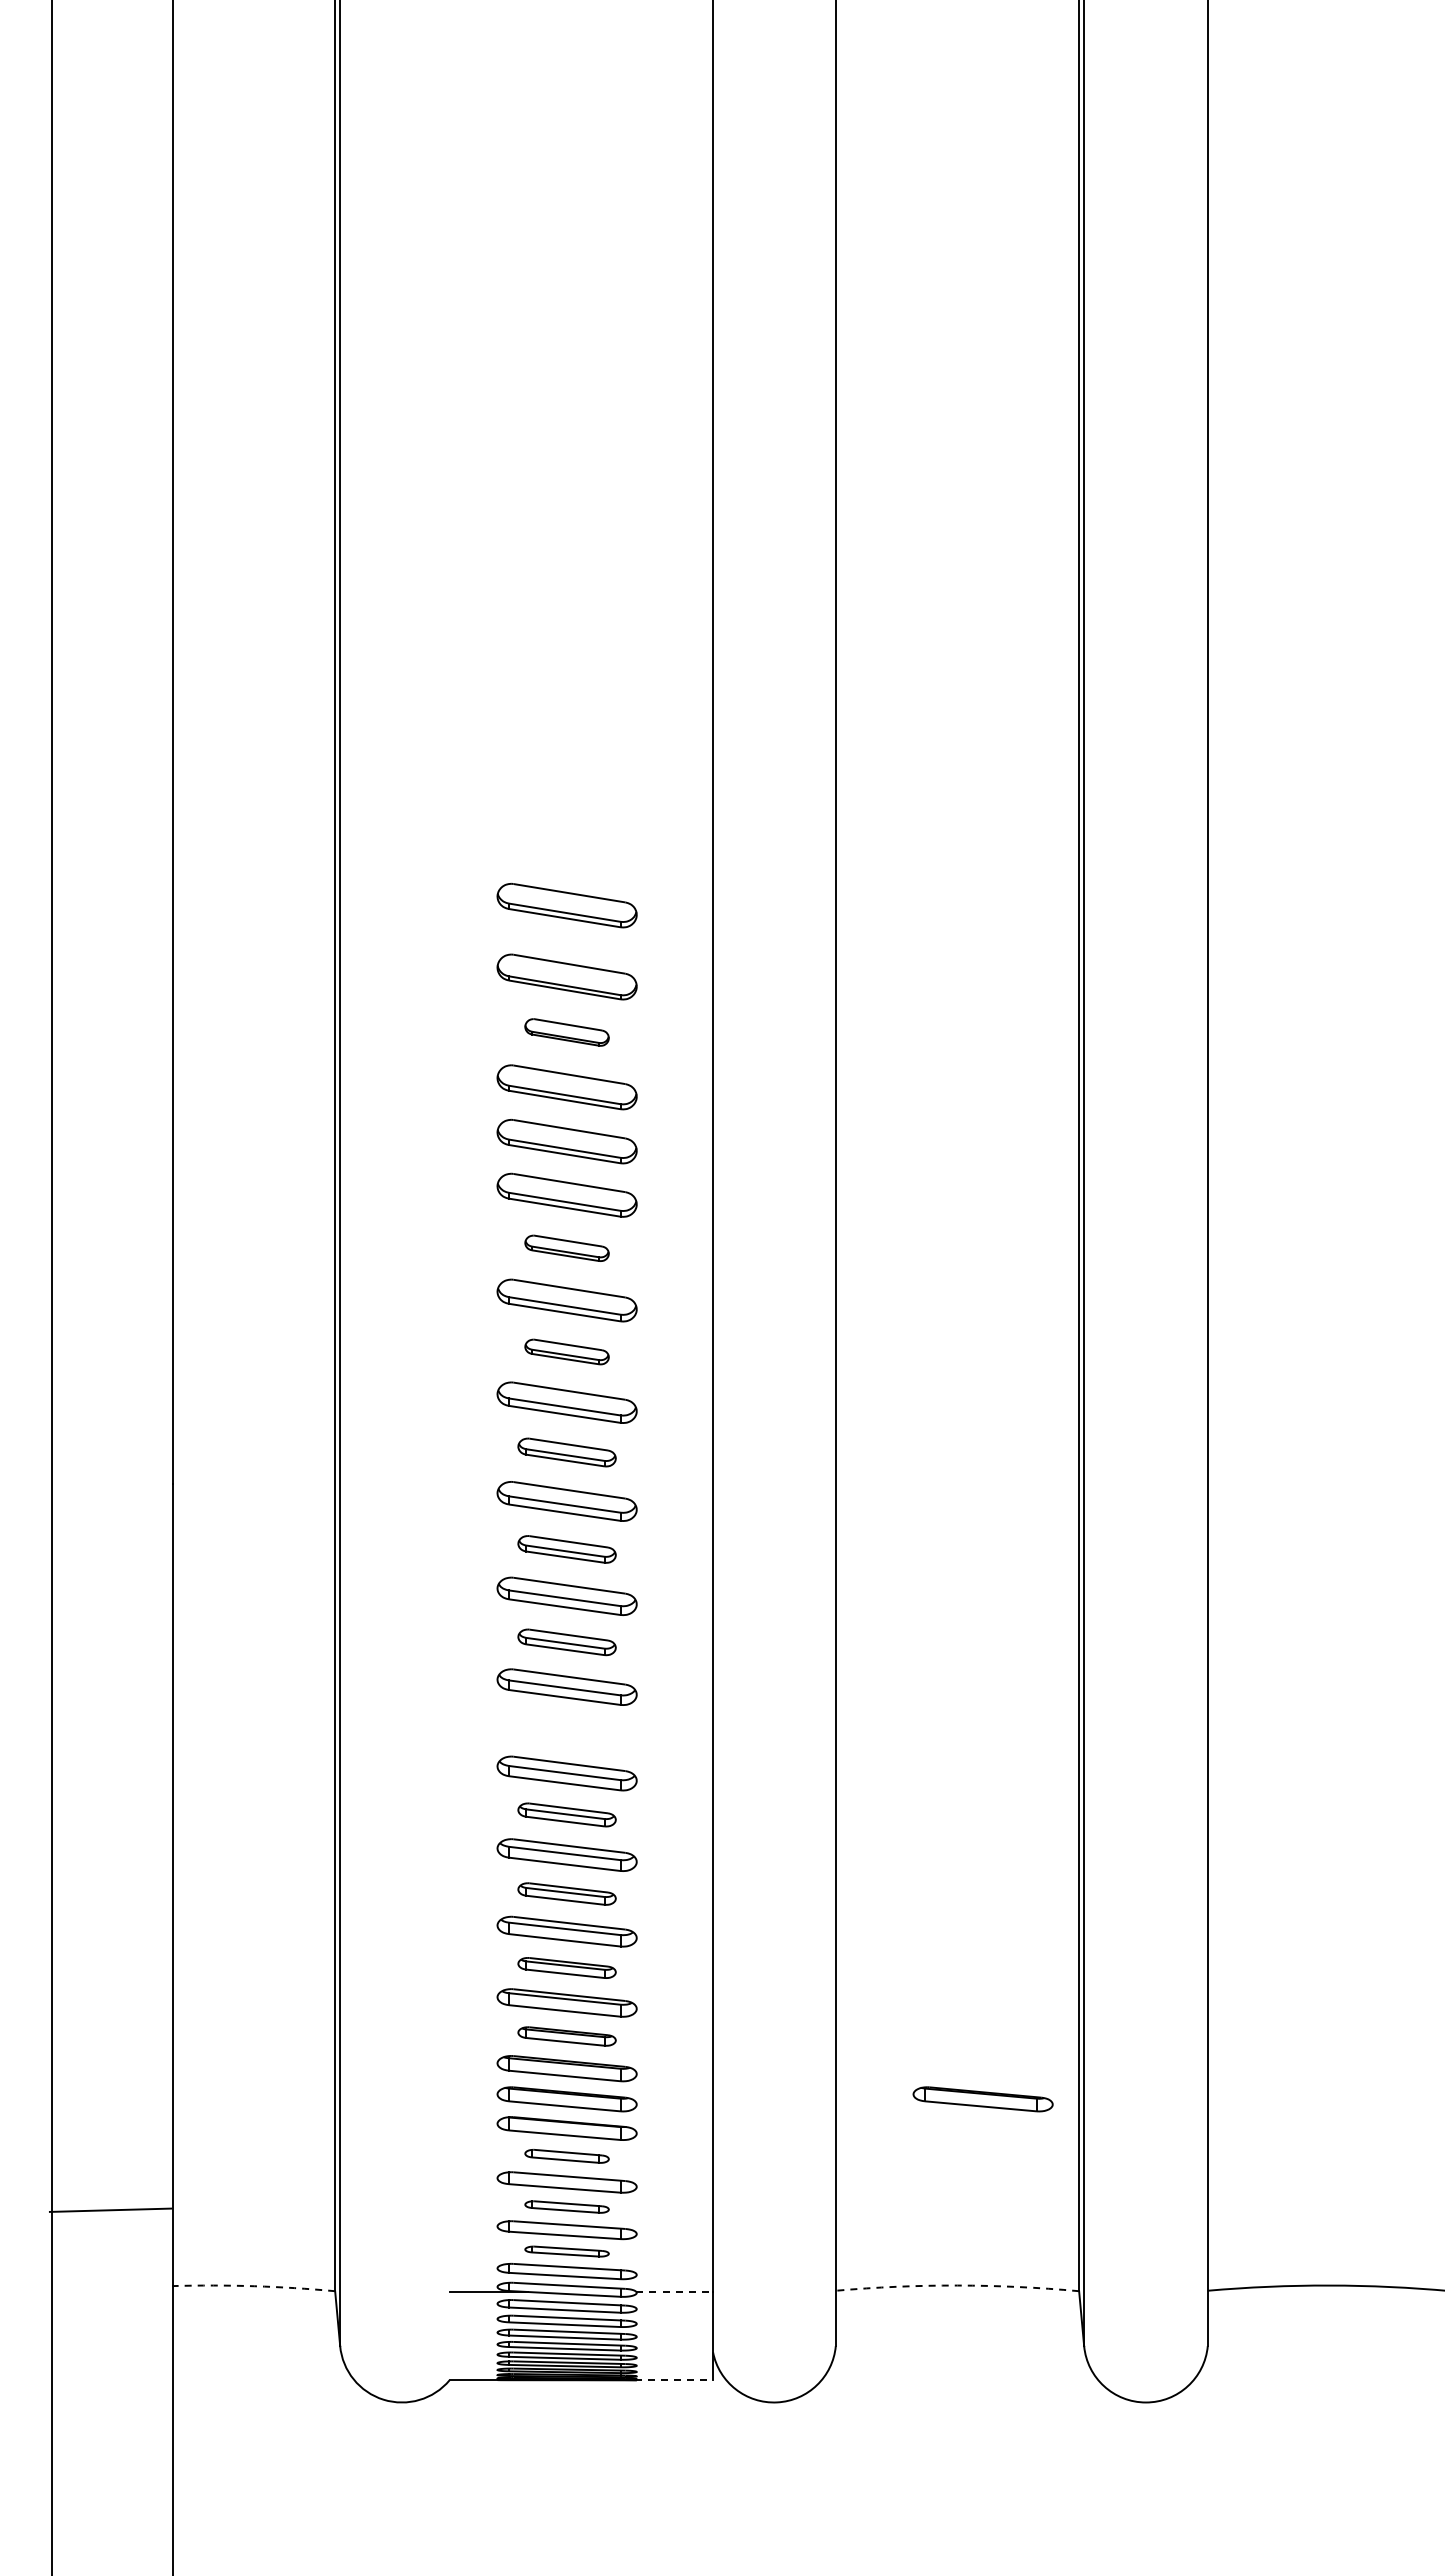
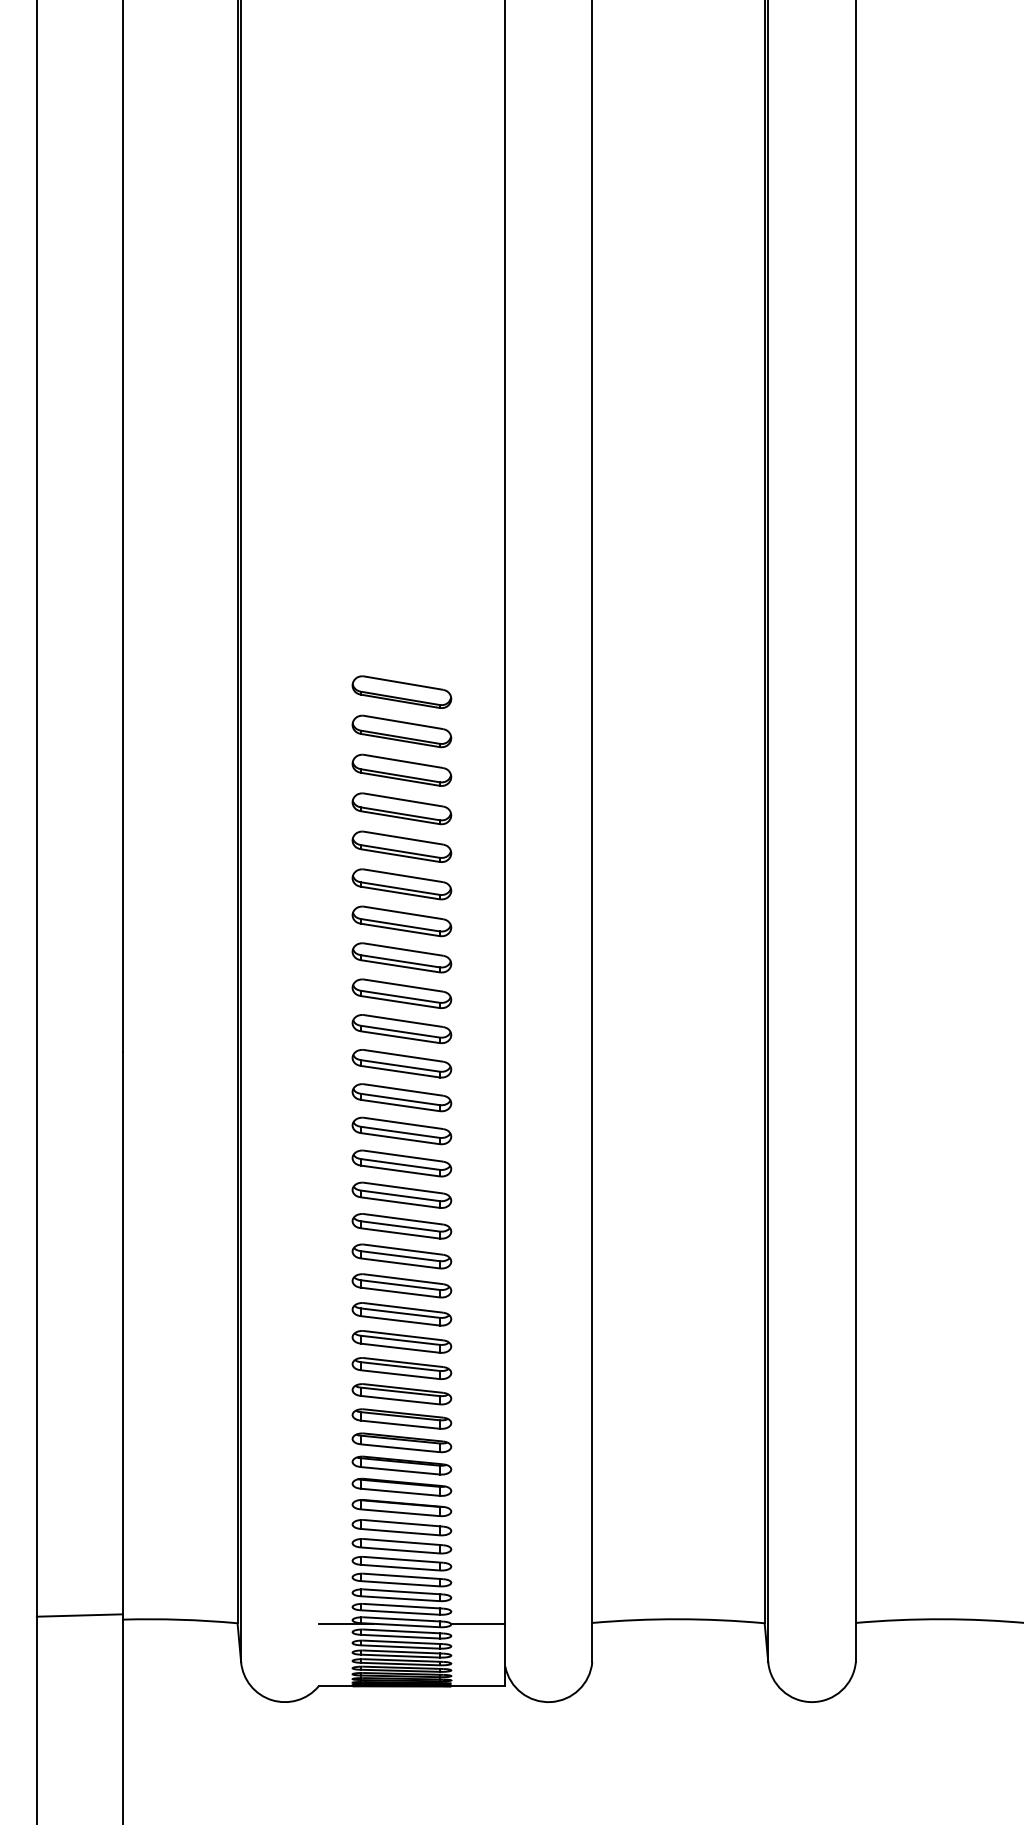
part: (566, 905) -> (401, 641), removed
part: (566, 1032) -> (401, 731), size x1.67
part: (566, 1248) -> (401, 884), size x1.67
part: (566, 1351) -> (401, 957), size x1.67
part: (566, 1452) -> (401, 1029), size x1.43
part: (566, 1549) -> (401, 1097), size x1.43
part: (566, 1642) -> (401, 1163), size x1.43
part: (566, 1730) -> (401, 1226), added
part: (566, 1814) -> (401, 1285), size x1.43
part: (566, 1893) -> (401, 1341), size x1.43
part: (566, 1967) -> (401, 1393), size x1.43
part: (566, 2036) -> (401, 1442), size x1.43
part: (982, 2099) -> (696, 1487), removed
part: (566, 2156) -> (401, 1527), size x1.67
part: (566, 2206) -> (401, 1563), size x1.67
line: (110, 2209) -> (79, 1614), moved
part: (566, 2251) -> (401, 1595), size x1.67
arc: (957, 2285) -> (678, 1619), dashed -> solid
arc: (254, 2286) -> (180, 1619), dashed -> solid
line: (675, 2291) -> (478, 1623), dashed -> solid
line: (674, 2380) -> (477, 1686), dashed -> solid

